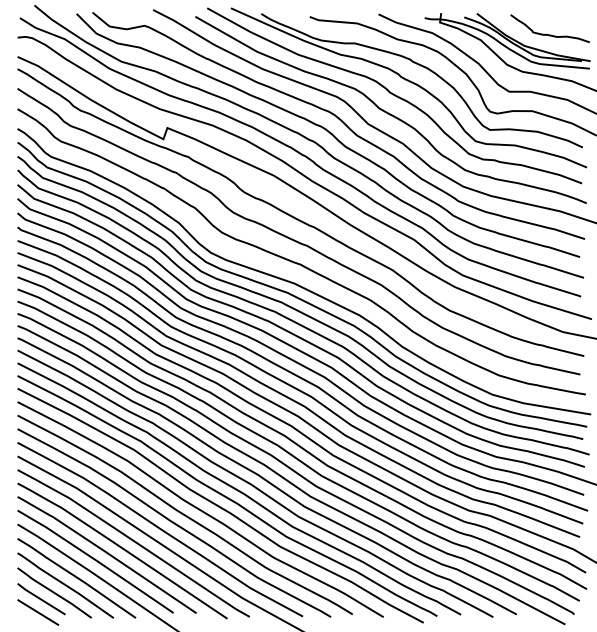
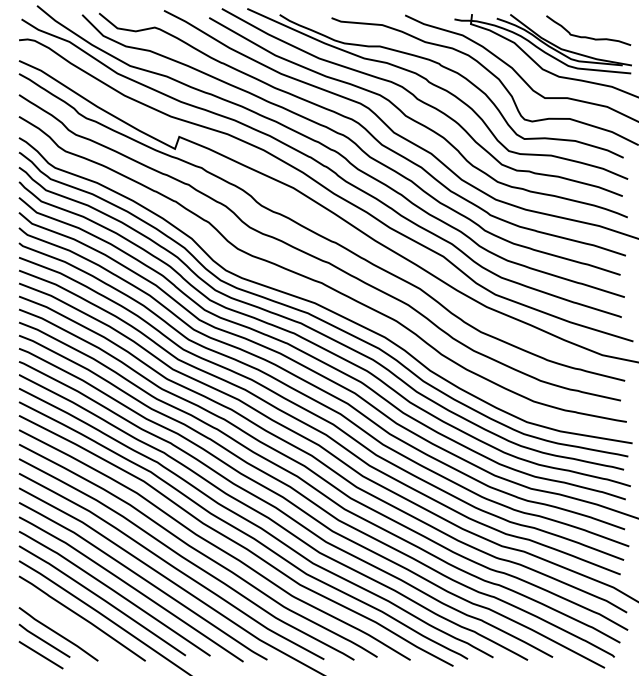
curve: (65, 585) -> (70, 626), removed

